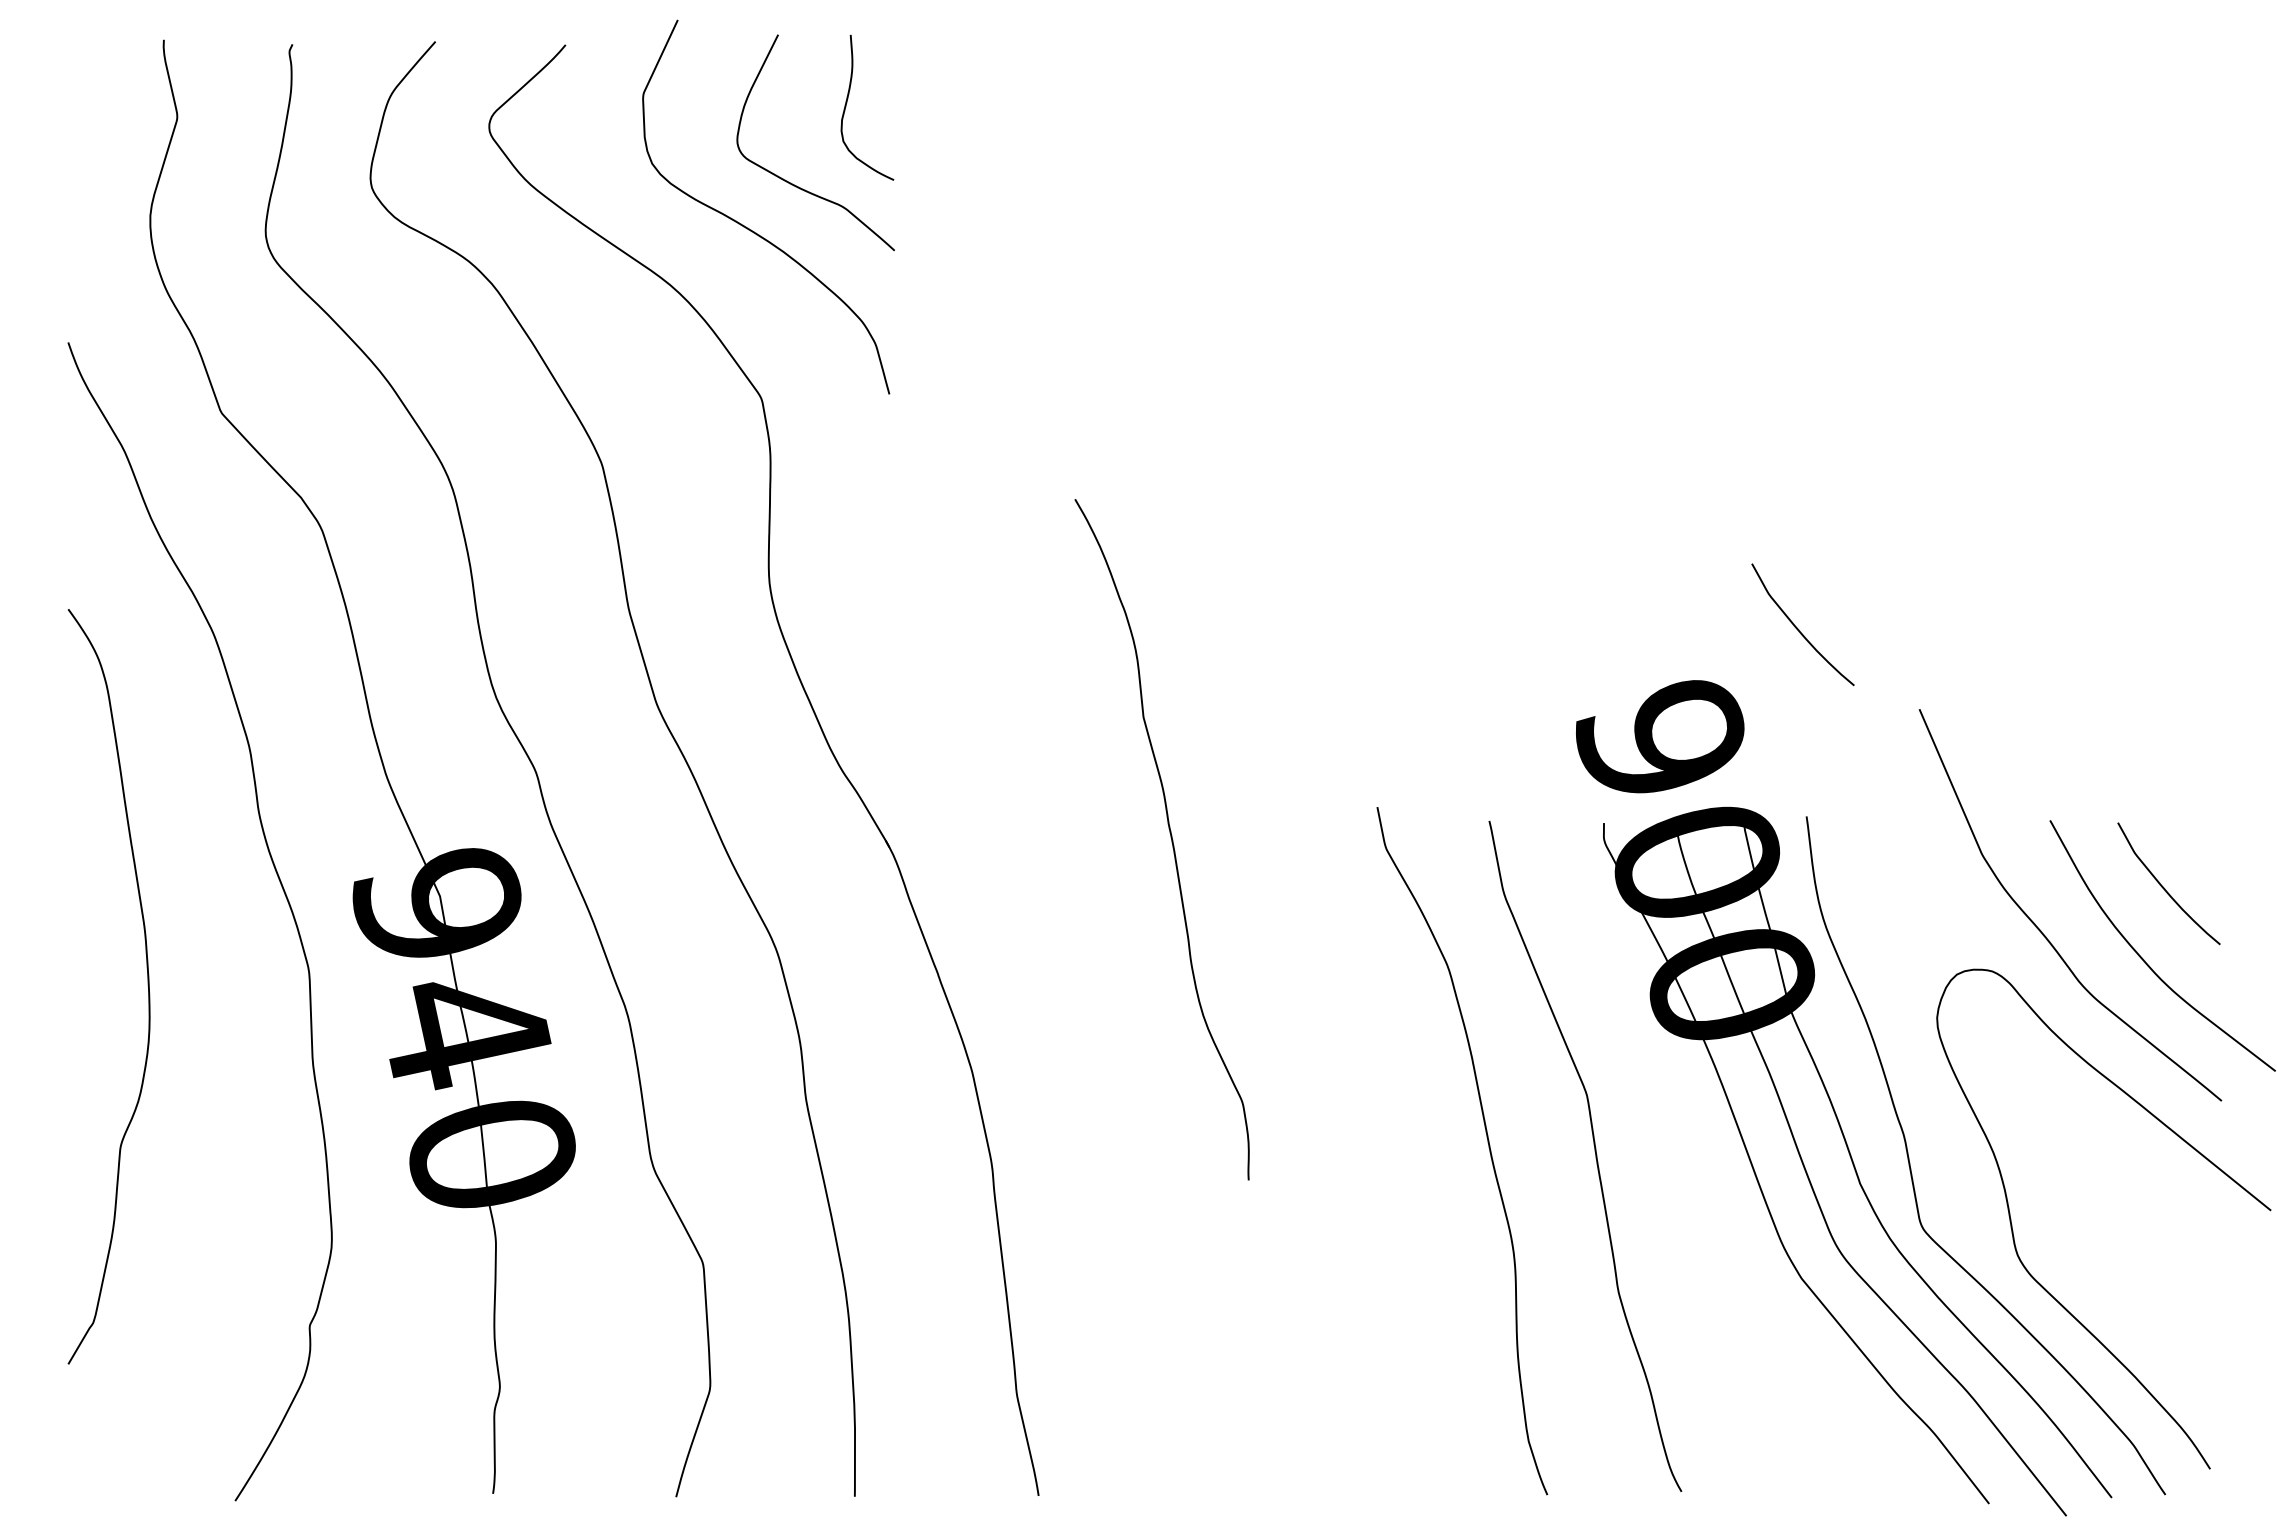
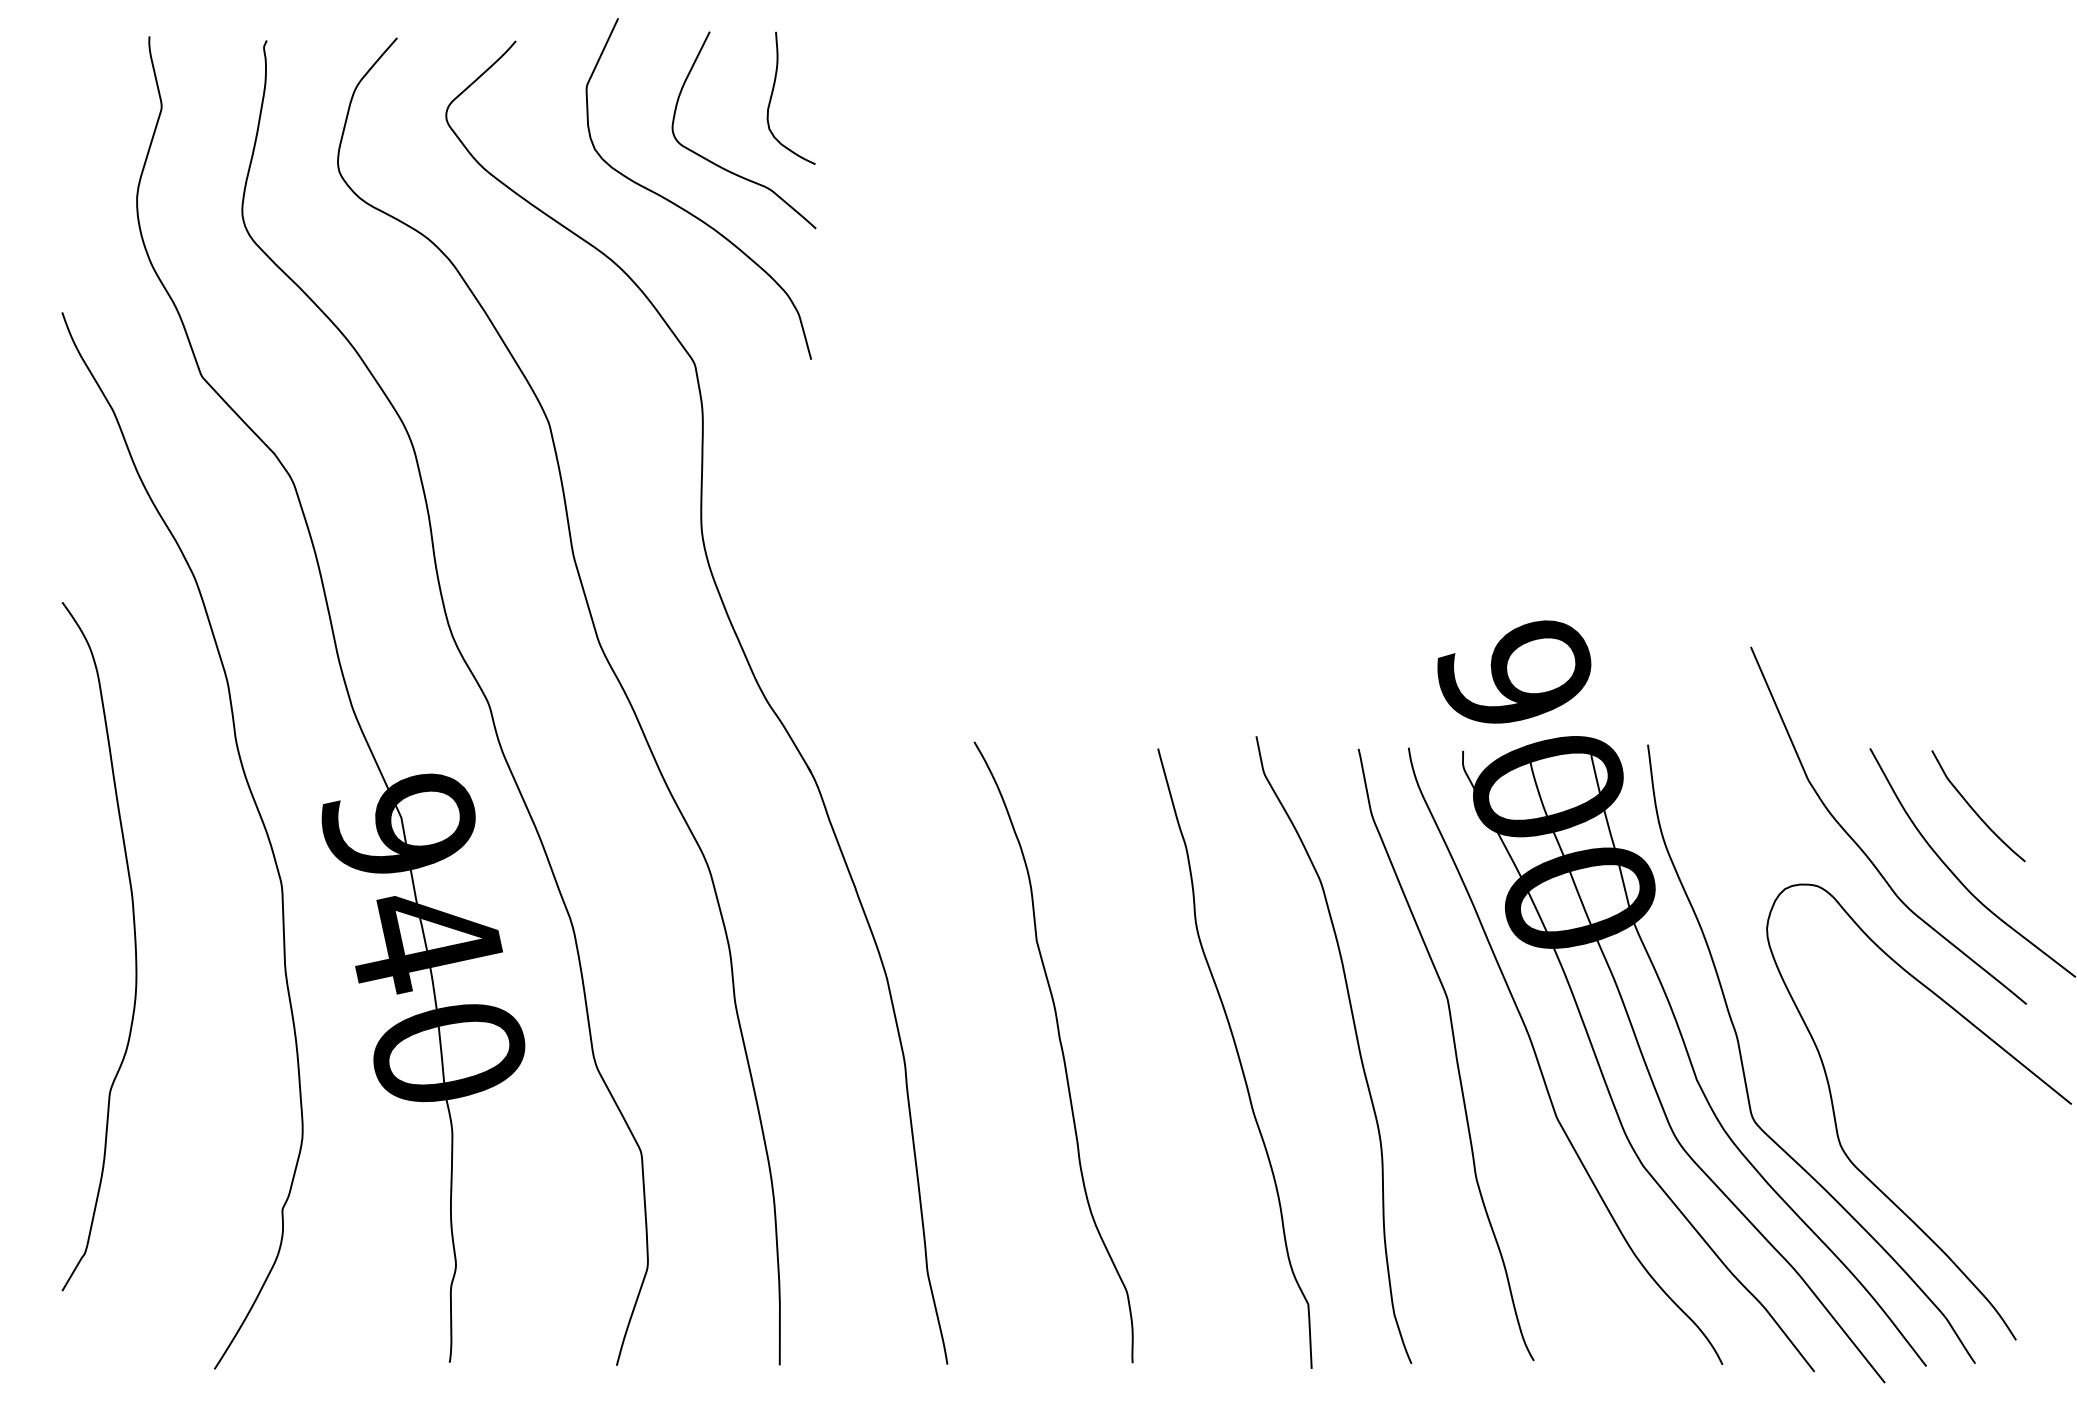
curve: (1798, 628) -> (1640, 573), removed
curve: (1170, 837) -> (1061, 1050), moved
curve: (147, 985) -> (134, 945), moved
curve: (1357, 1160) -> (1238, 1058), added
curve: (1688, 1167) -> (1540, 1065), added

